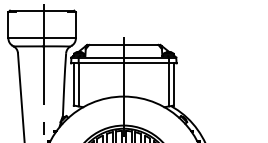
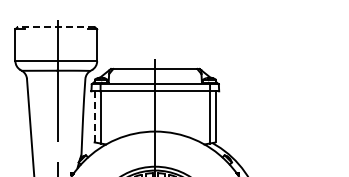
line: (42, 10) -> (56, 27), solid -> dashed
line: (73, 84) -> (94, 116), solid -> dashed

